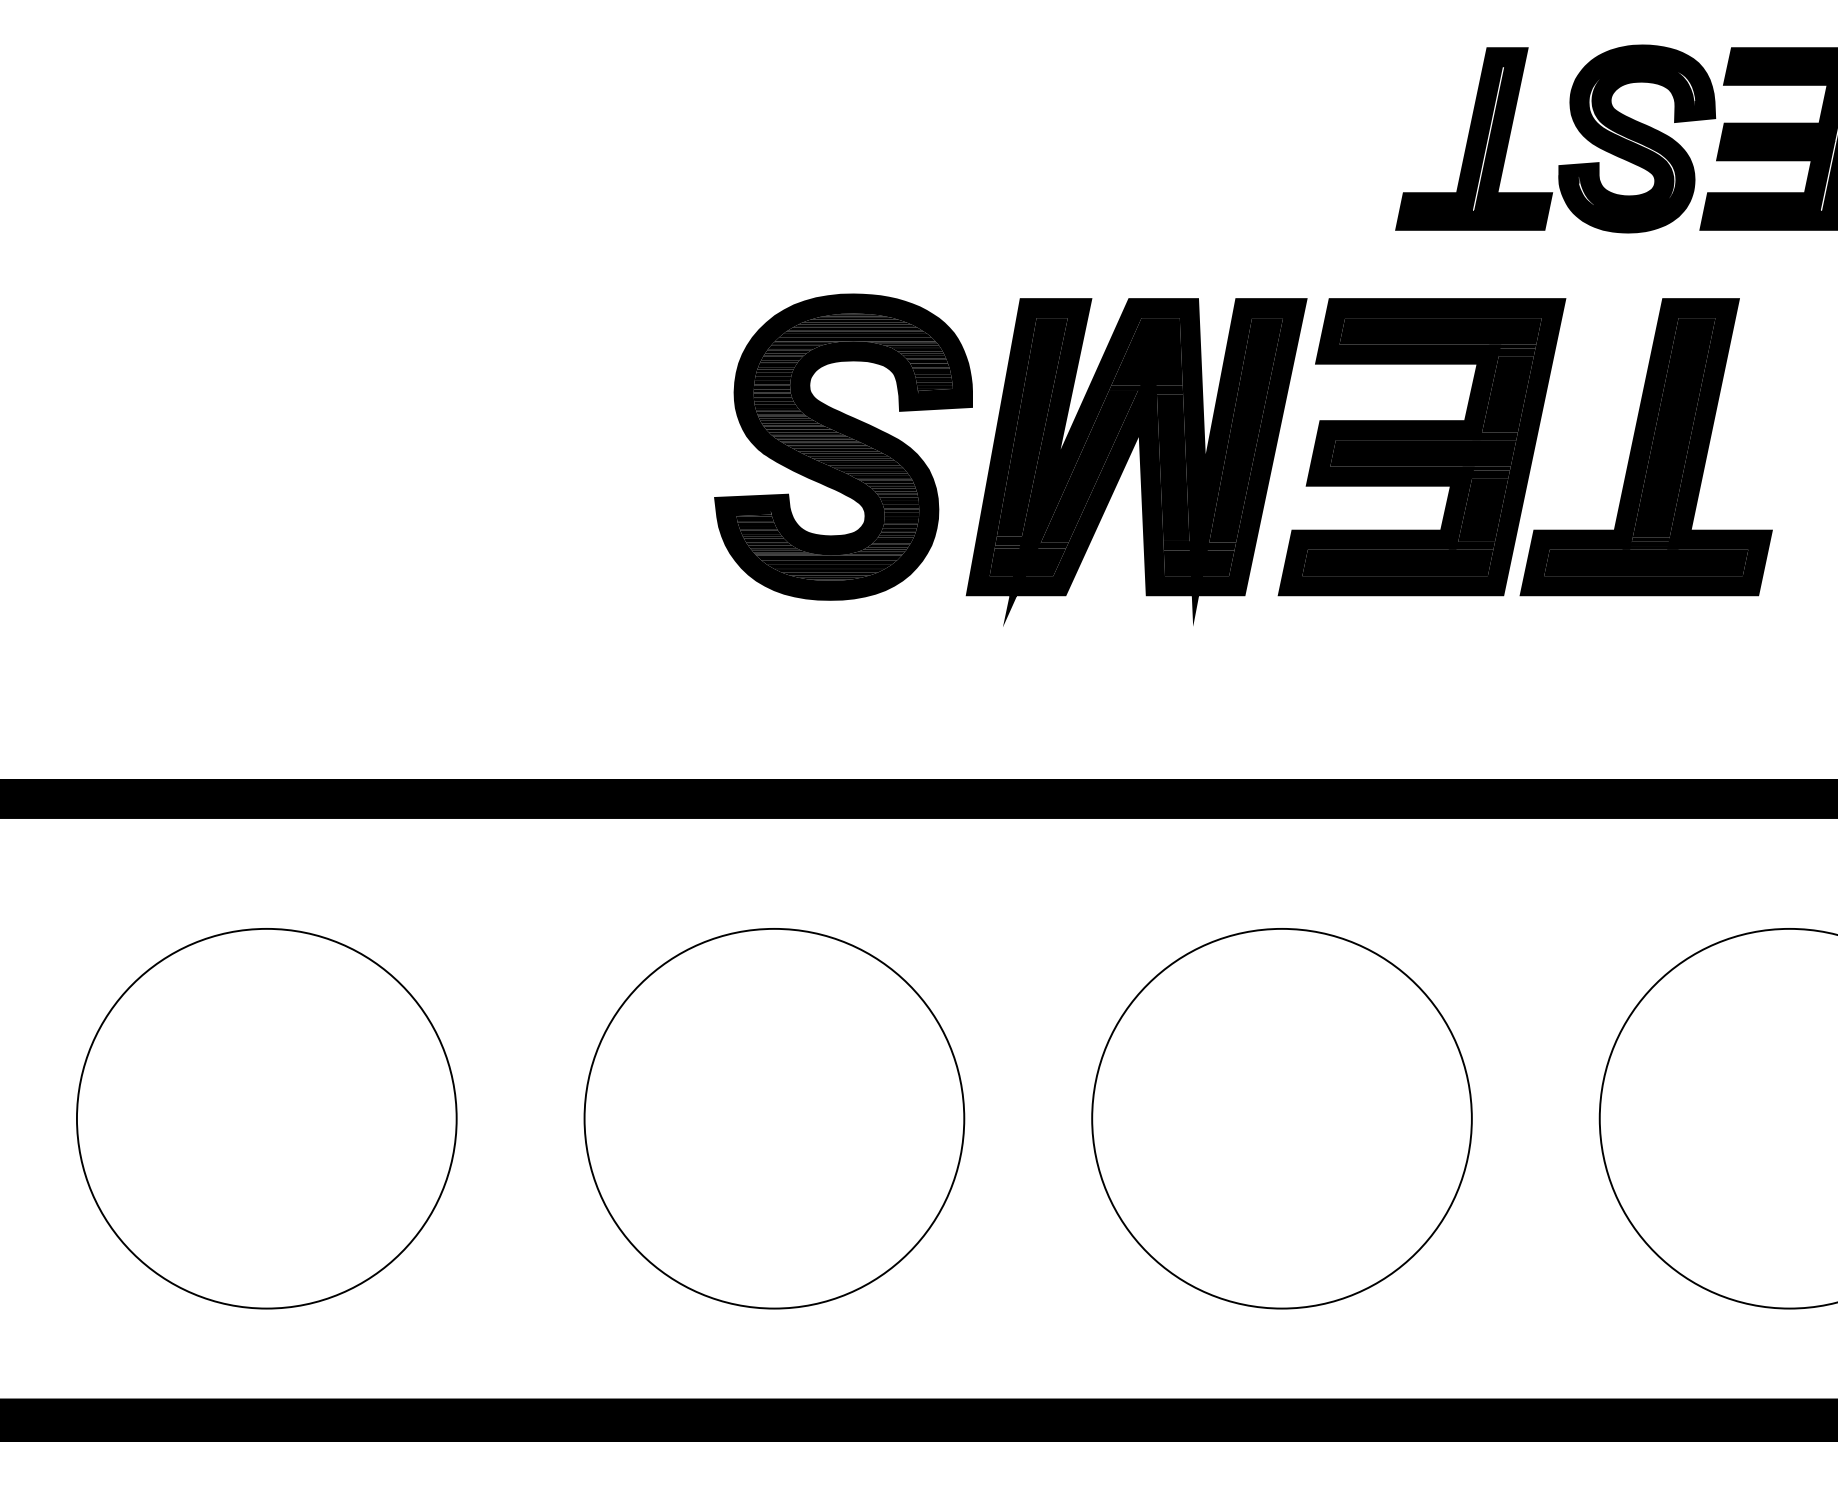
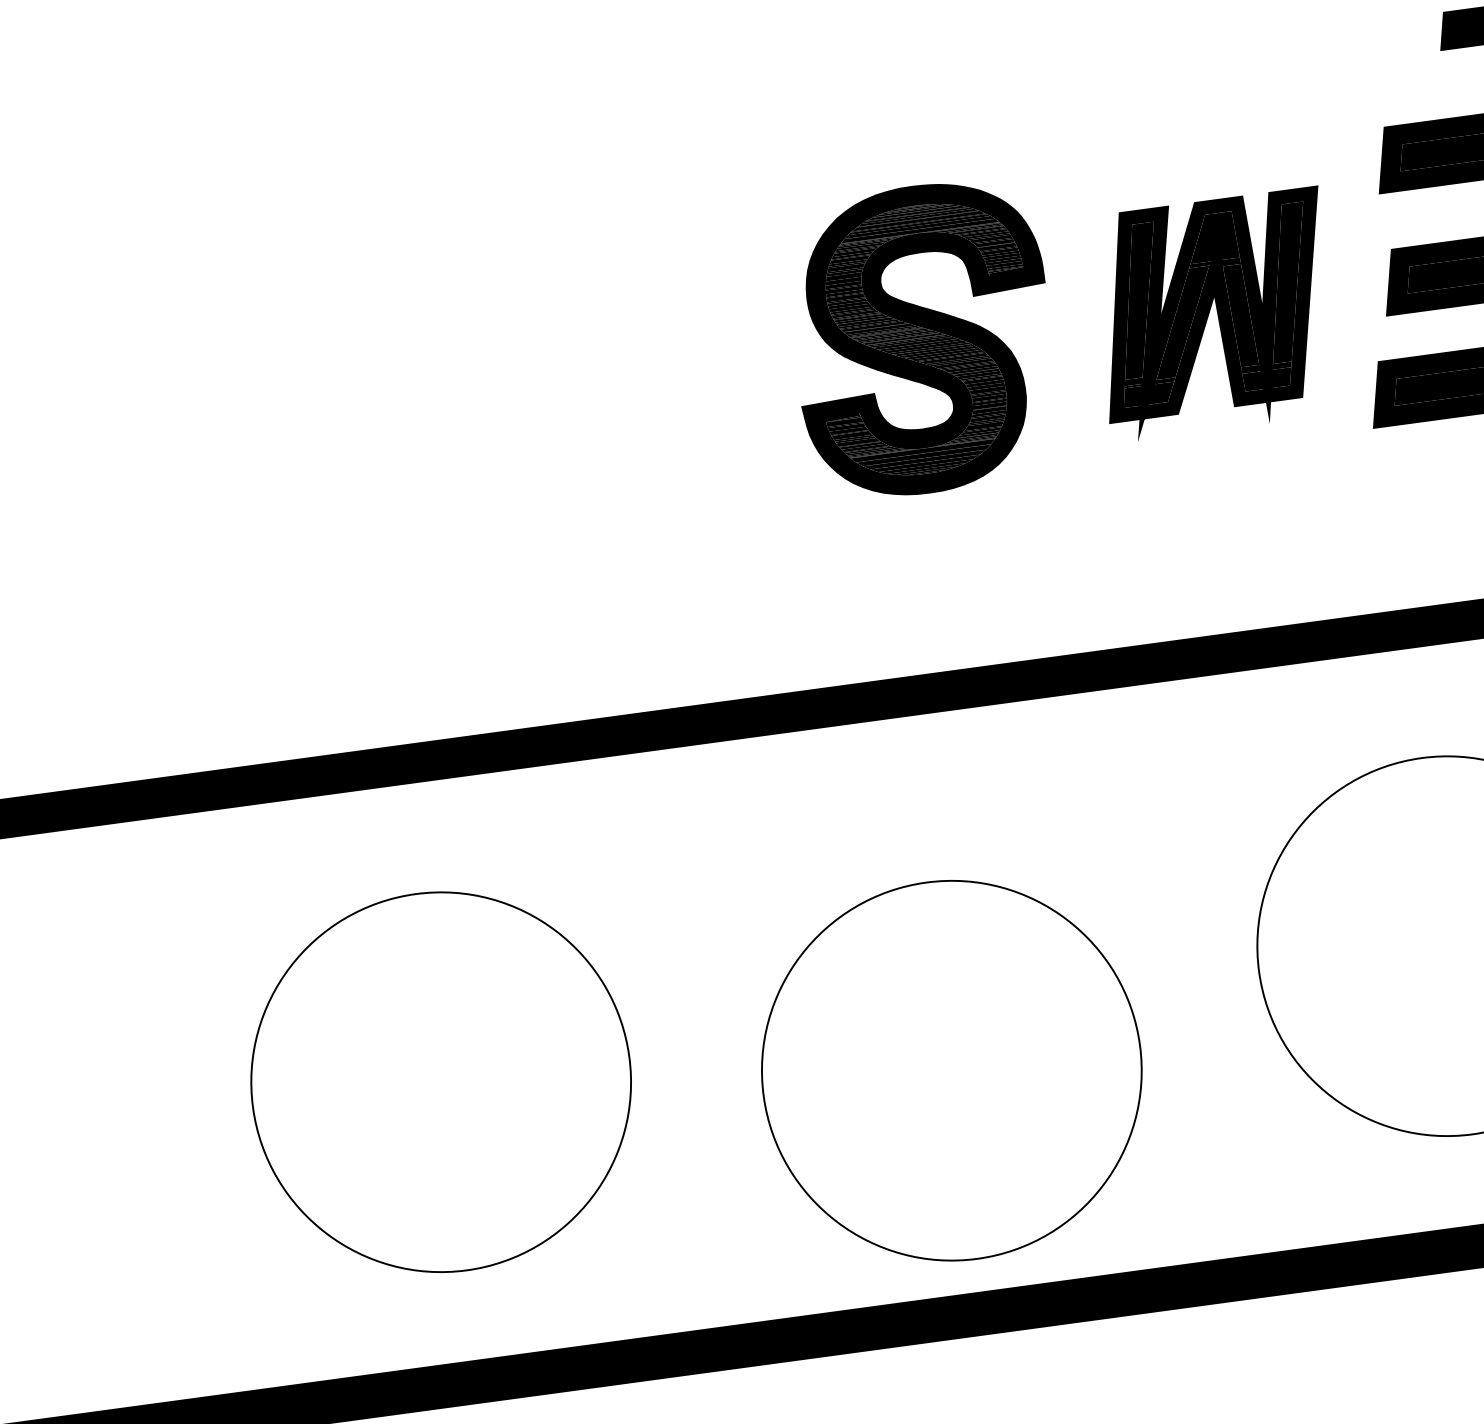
part: (1136, 462) -> (1215, 315), size x0.7
part: (774, 1118) -> (951, 1070), moved

